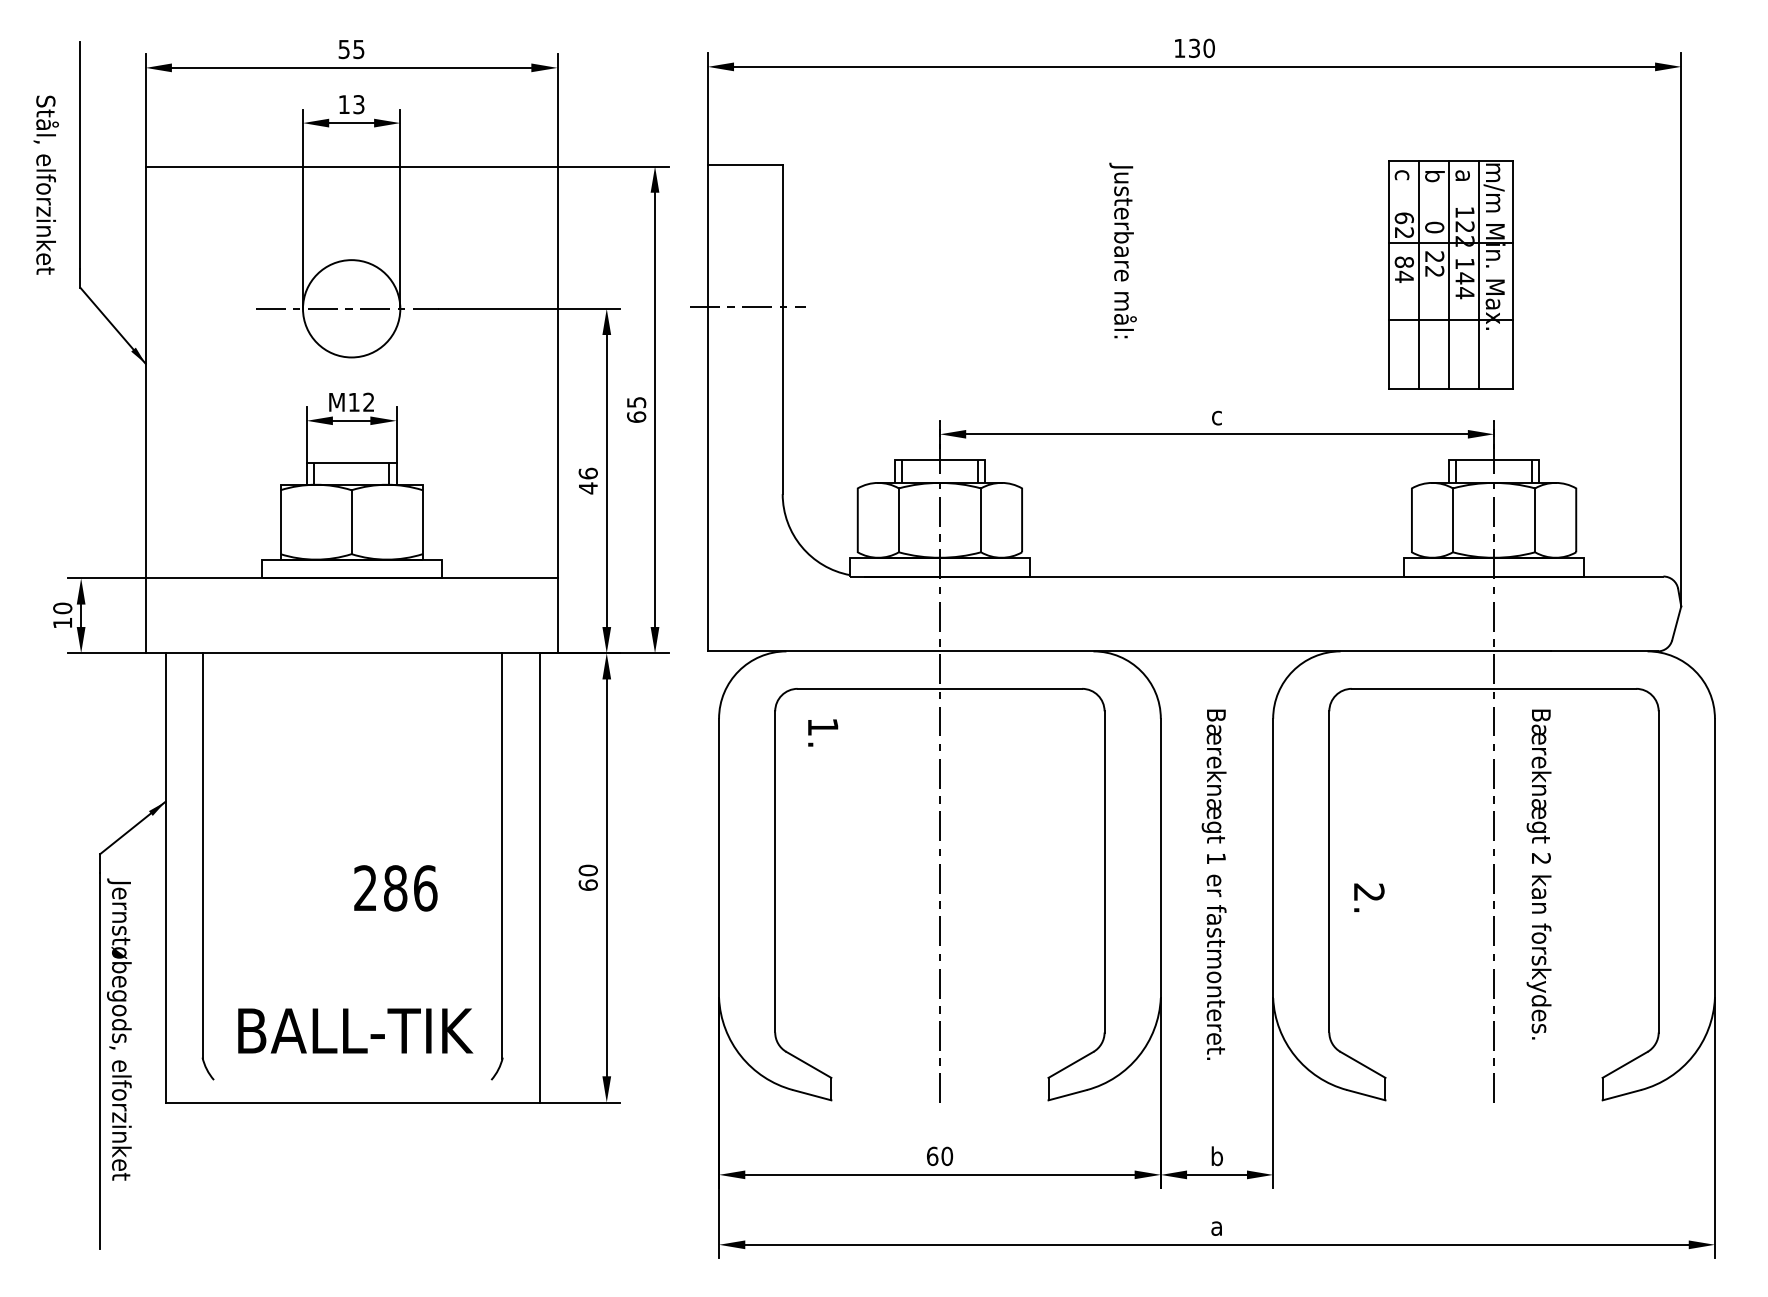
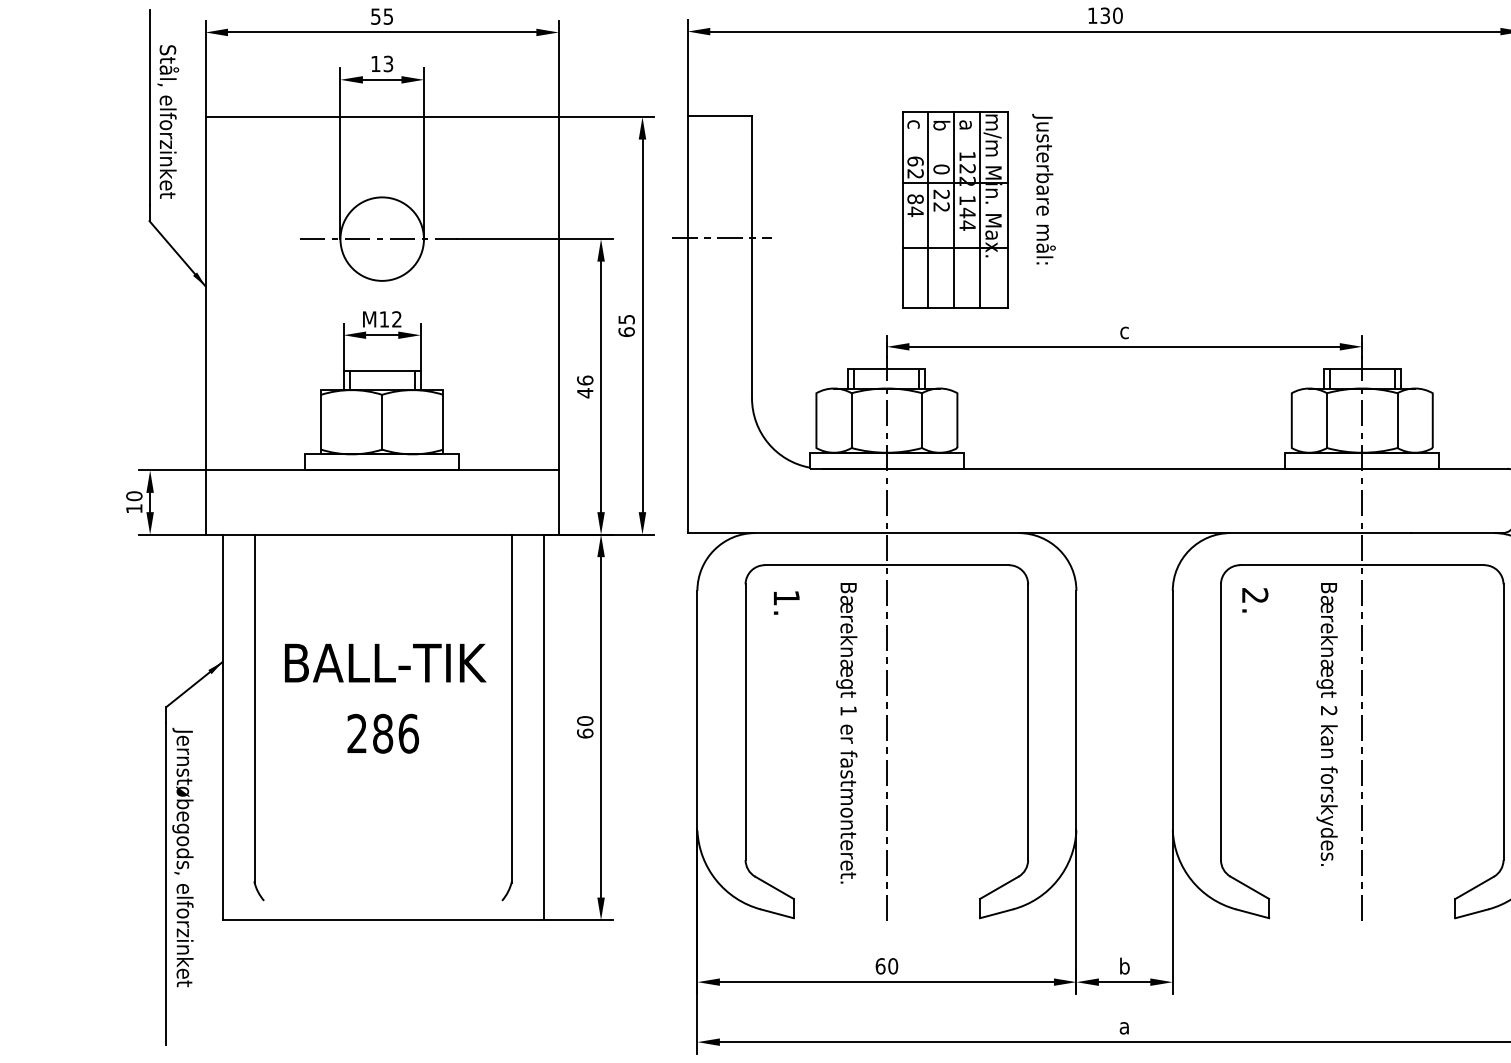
text: (45, 184) -> (167, 121), moved
part: (1450, 274) -> (955, 209), moved
text: (1538, 874) -> (1326, 724), moved
text: (1213, 884) -> (846, 733), moved
text: (395, 888) -> (382, 733), moved
text: (1369, 897) -> (1255, 600), moved
text: (355, 1030) -> (385, 662), moved

